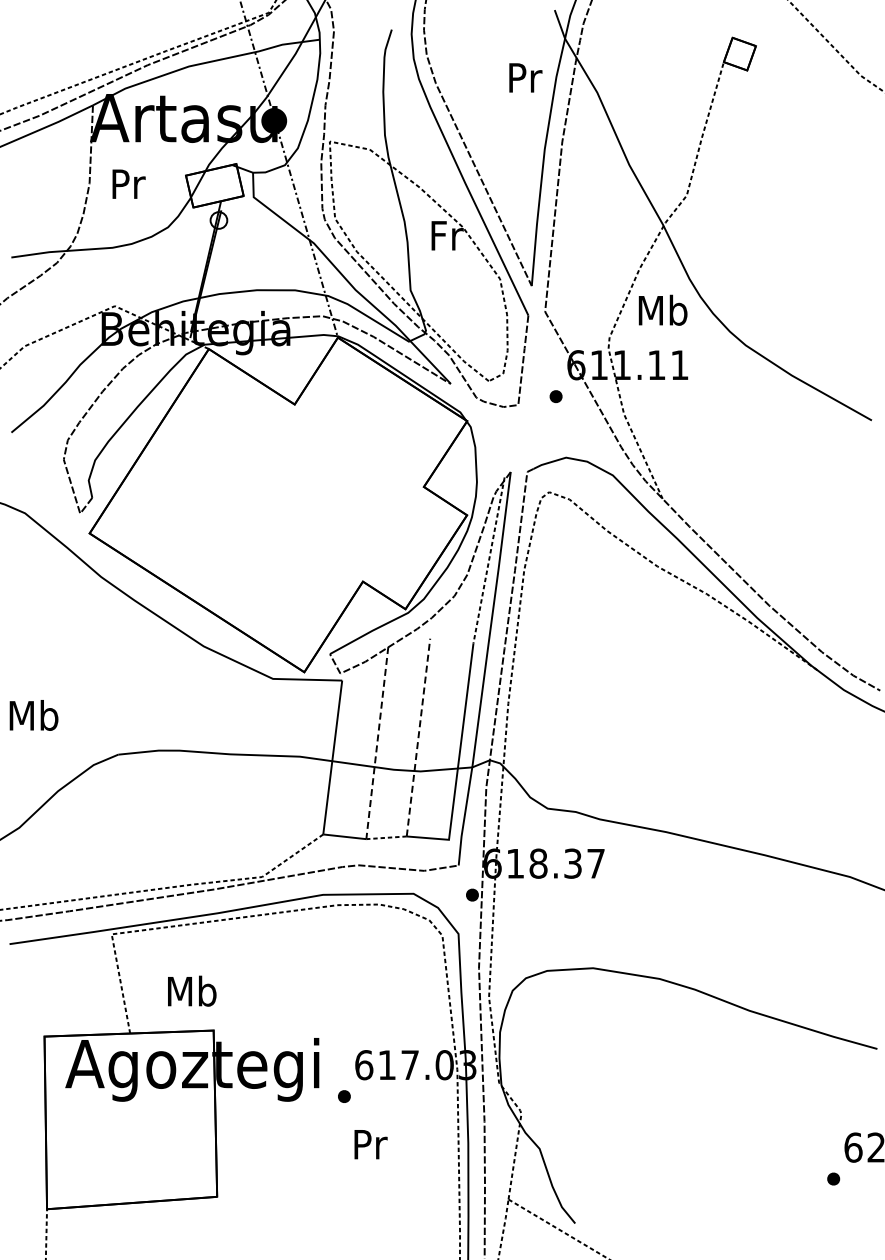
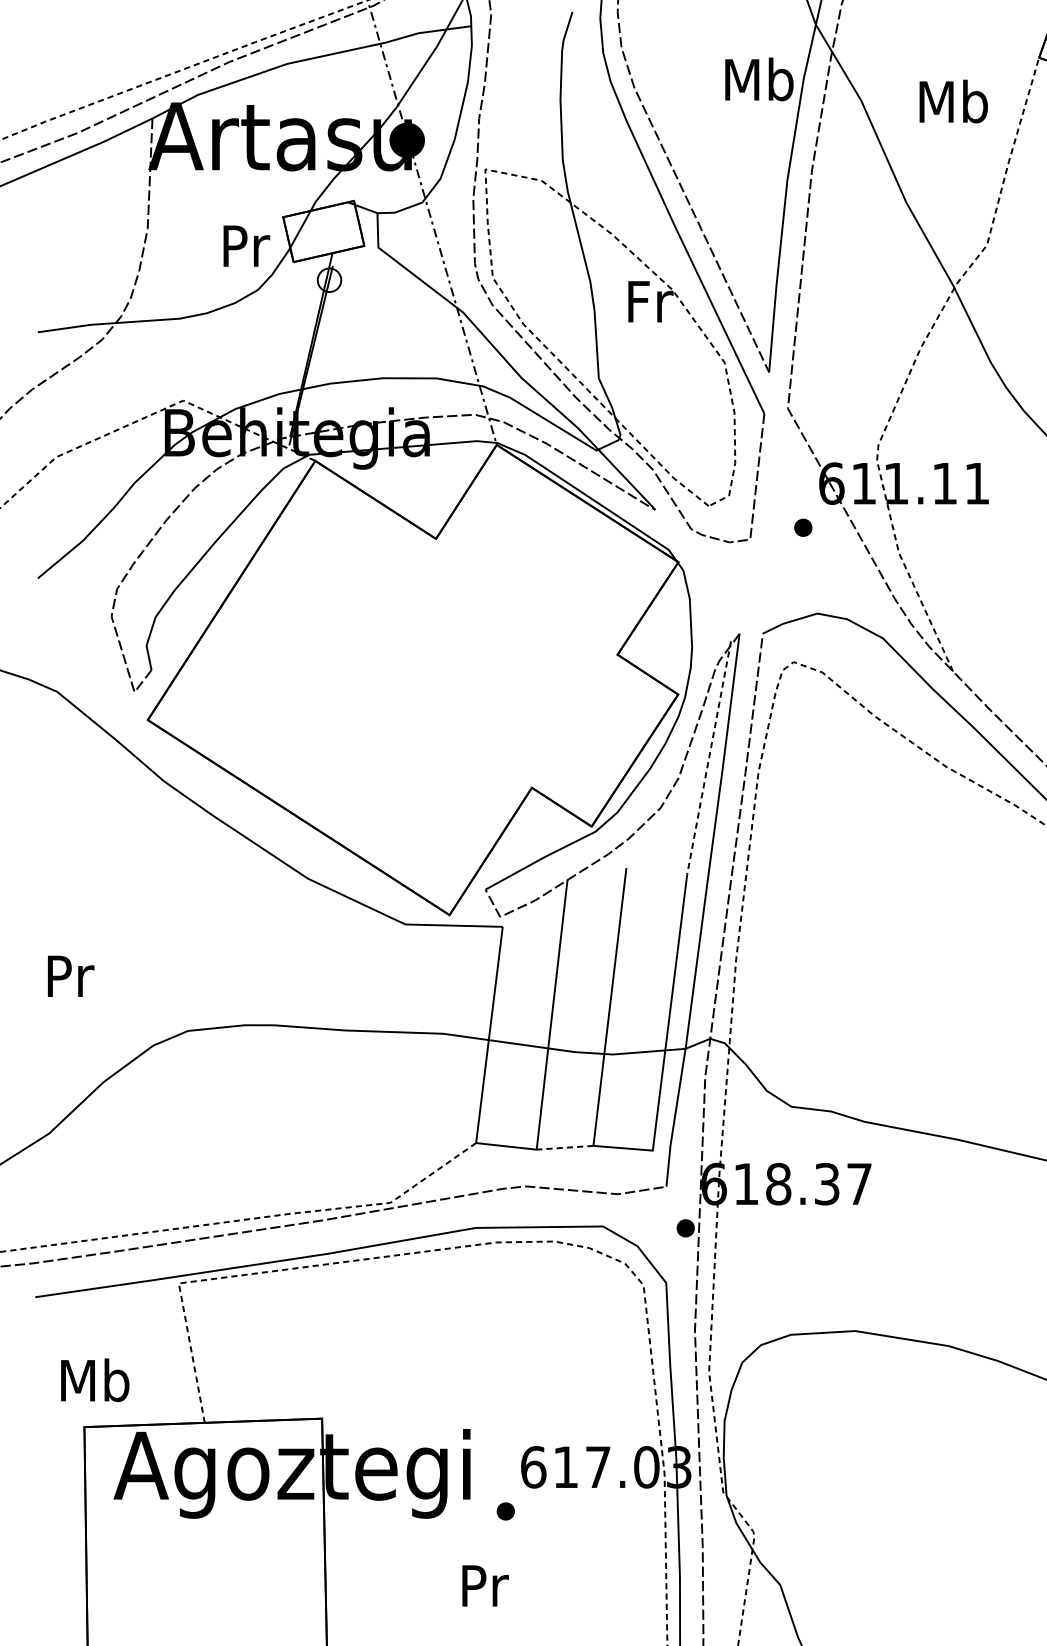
text: (524, 77) -> (758, 79), Pr -> Mb
text: (128, 183) -> (245, 245), moved
text: (662, 309) -> (952, 100), moved
text: (33, 715) -> (68, 975), Mb -> Pr
line: (418, 737) -> (609, 1006), dashed -> solid
line: (377, 743) -> (552, 1015), dashed -> solid
text: (192, 990) -> (95, 1379), moved
text: (370, 1144) -> (484, 1585), moved

